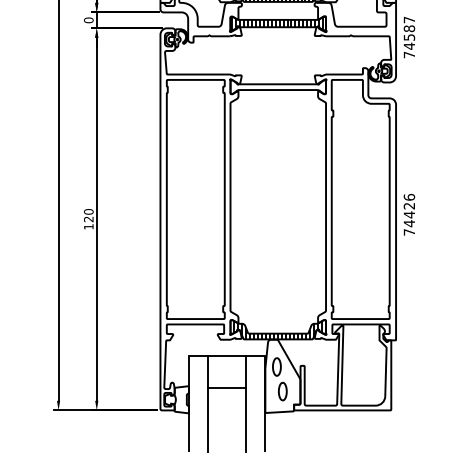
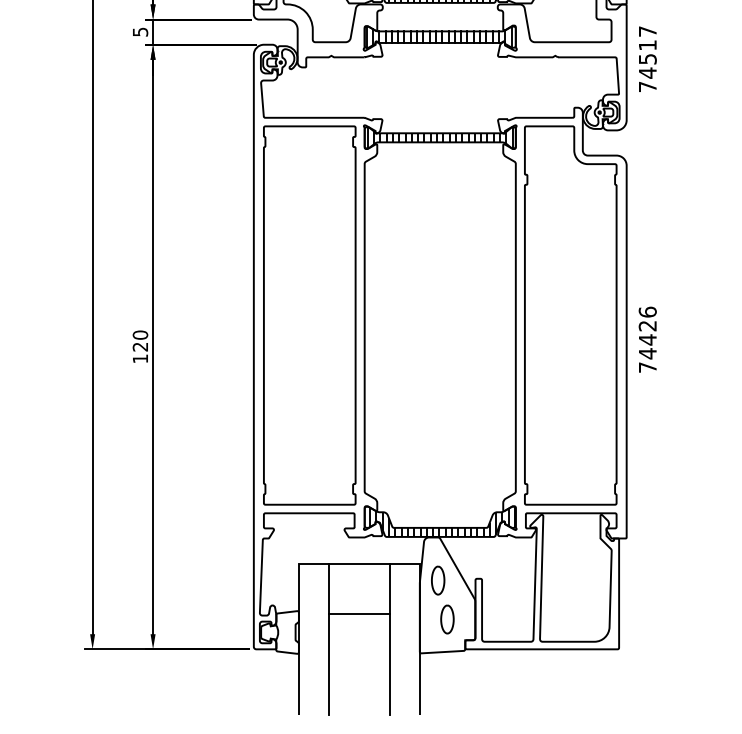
text: (88, 20) -> (139, 32), 0 -> 5
text: (409, 28) -> (647, 44), 74587 -> 74517
hatch: (277, 86) -> (439, 136), added

